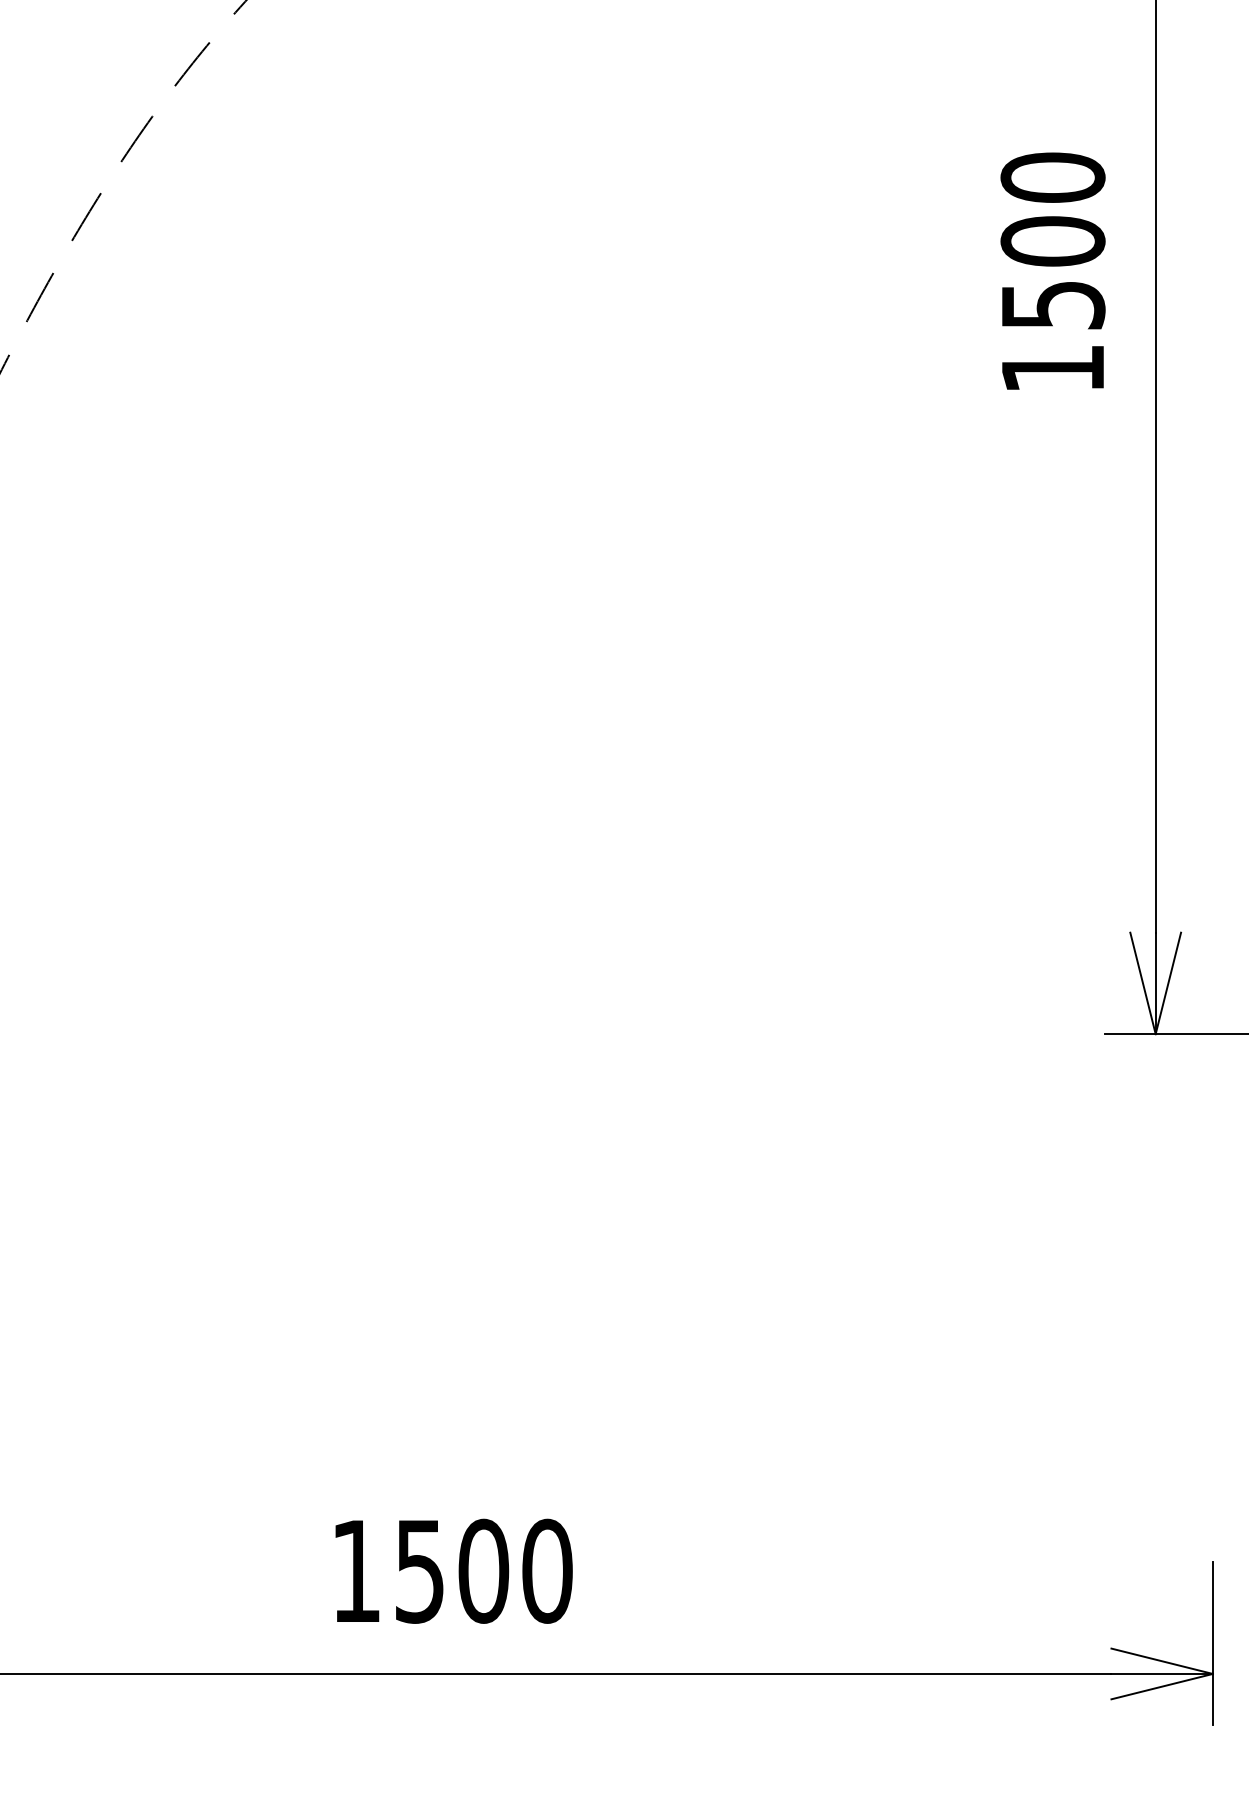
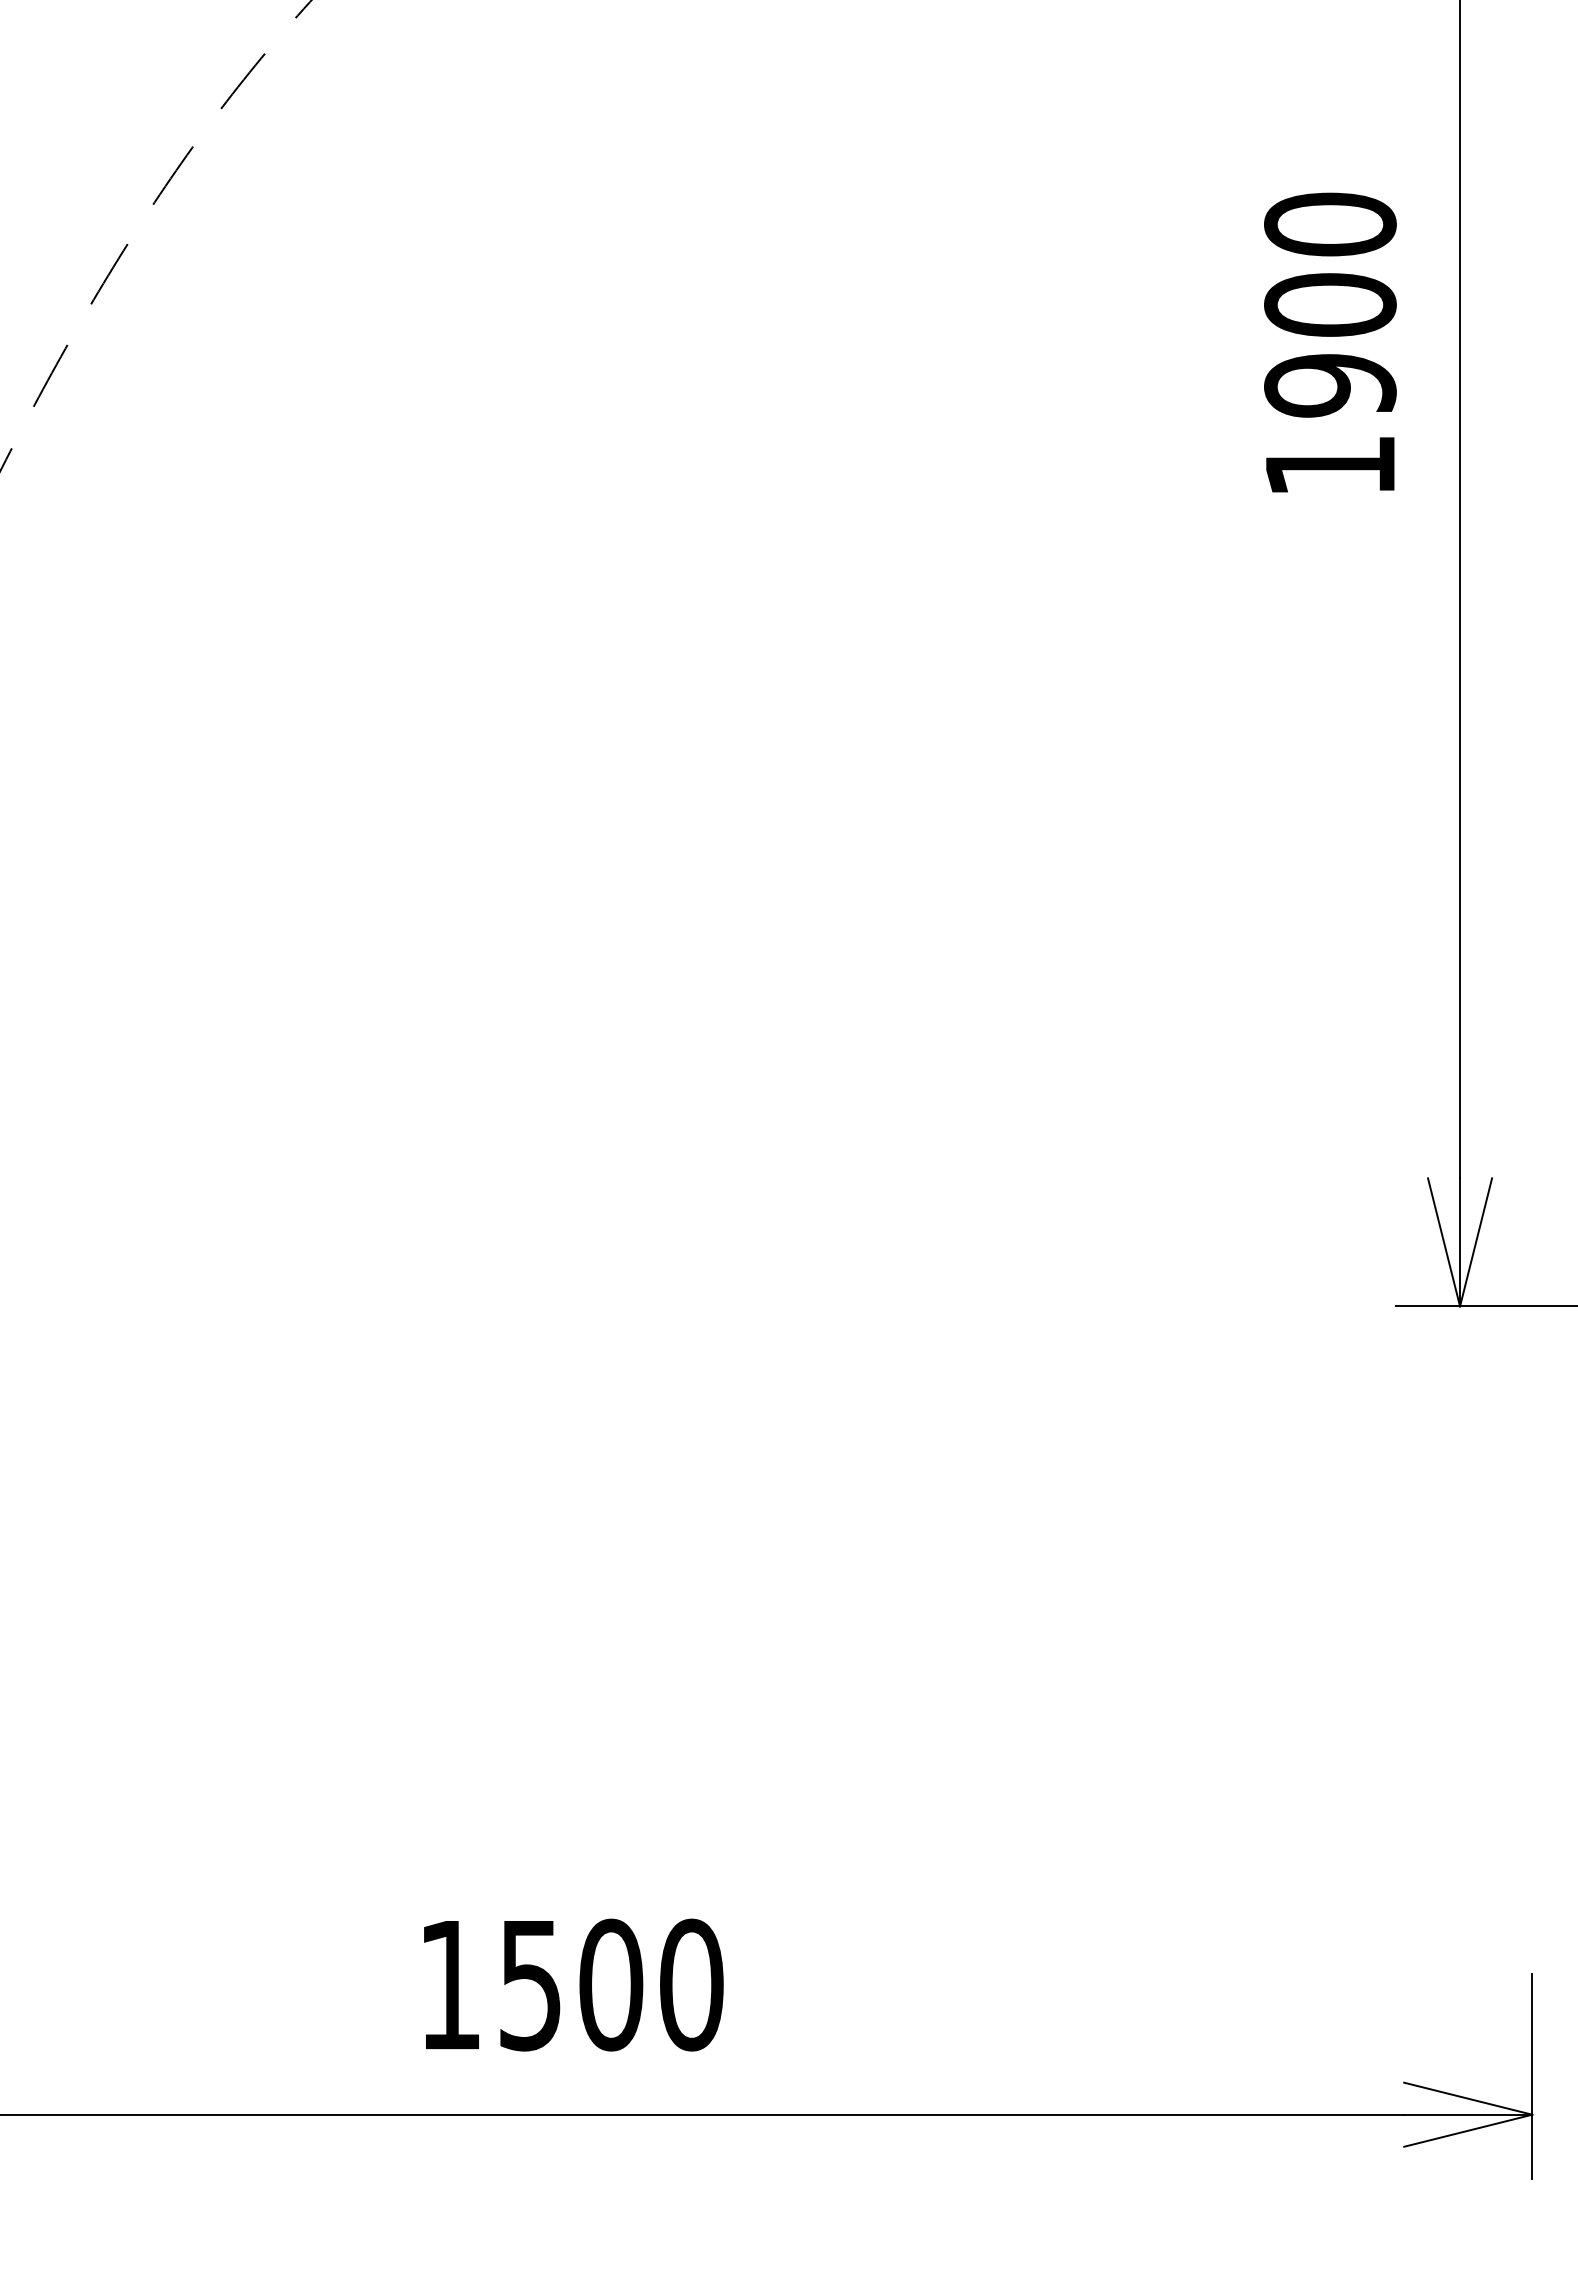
text: (1052, 305) -> (1329, 385), 1500 -> 1900

